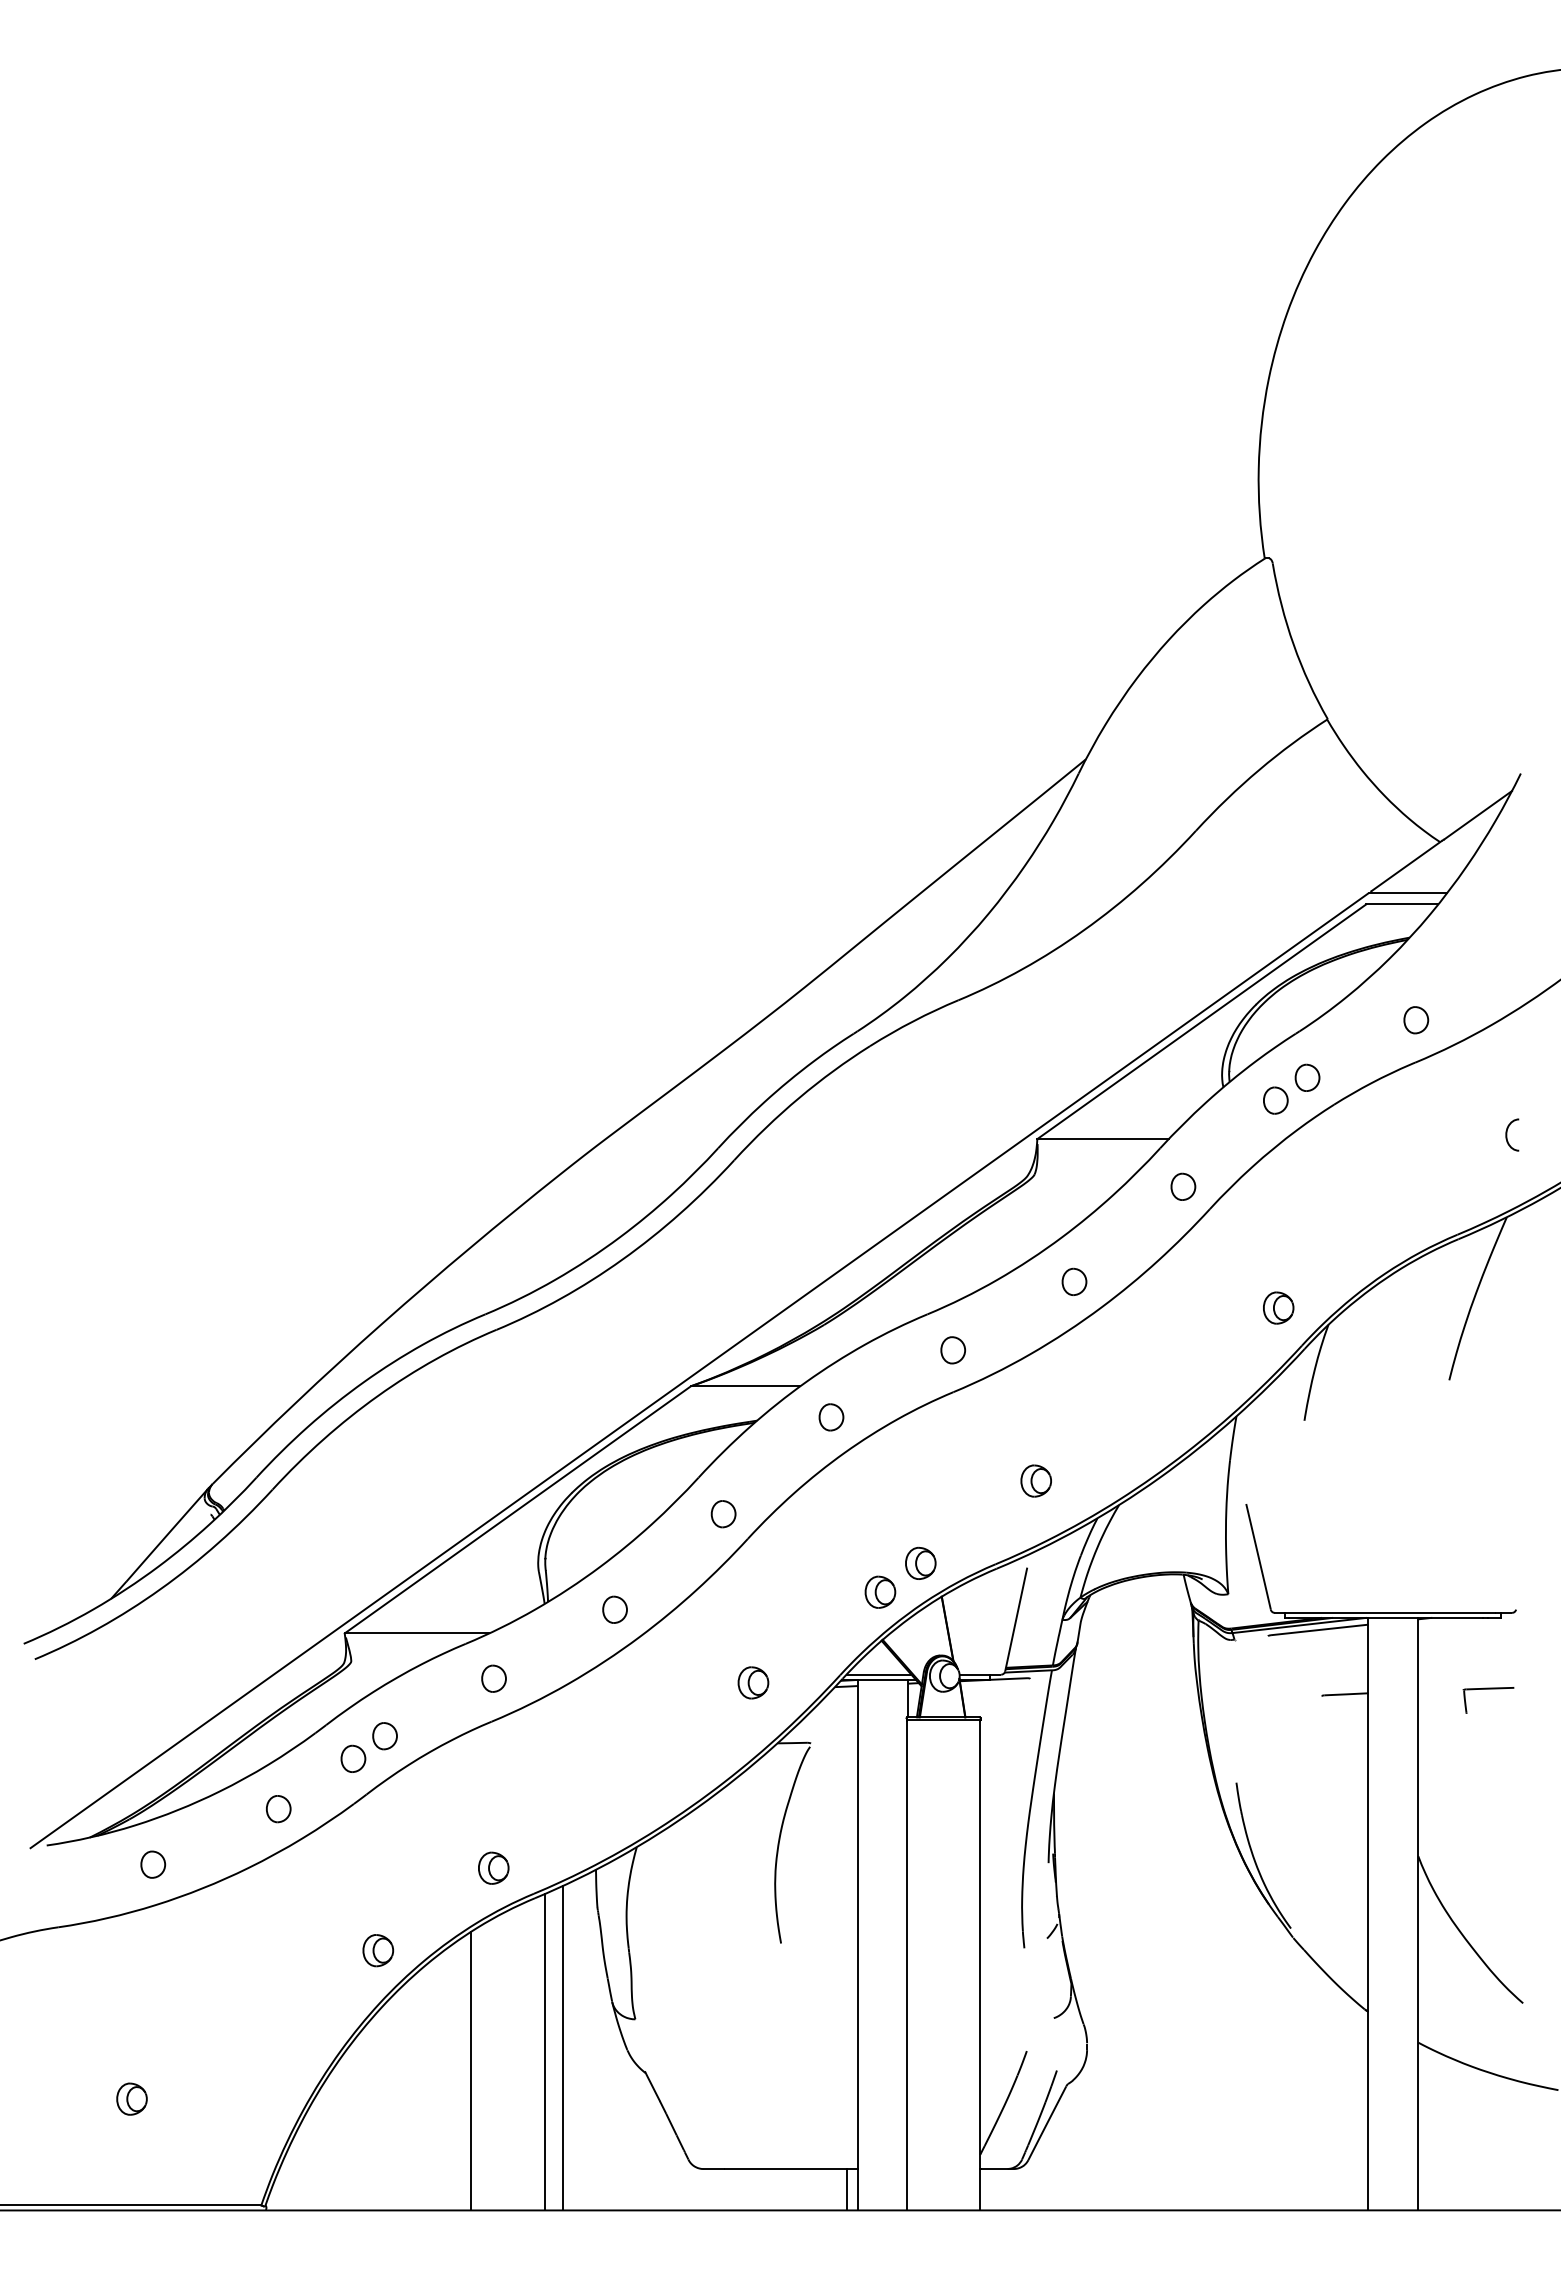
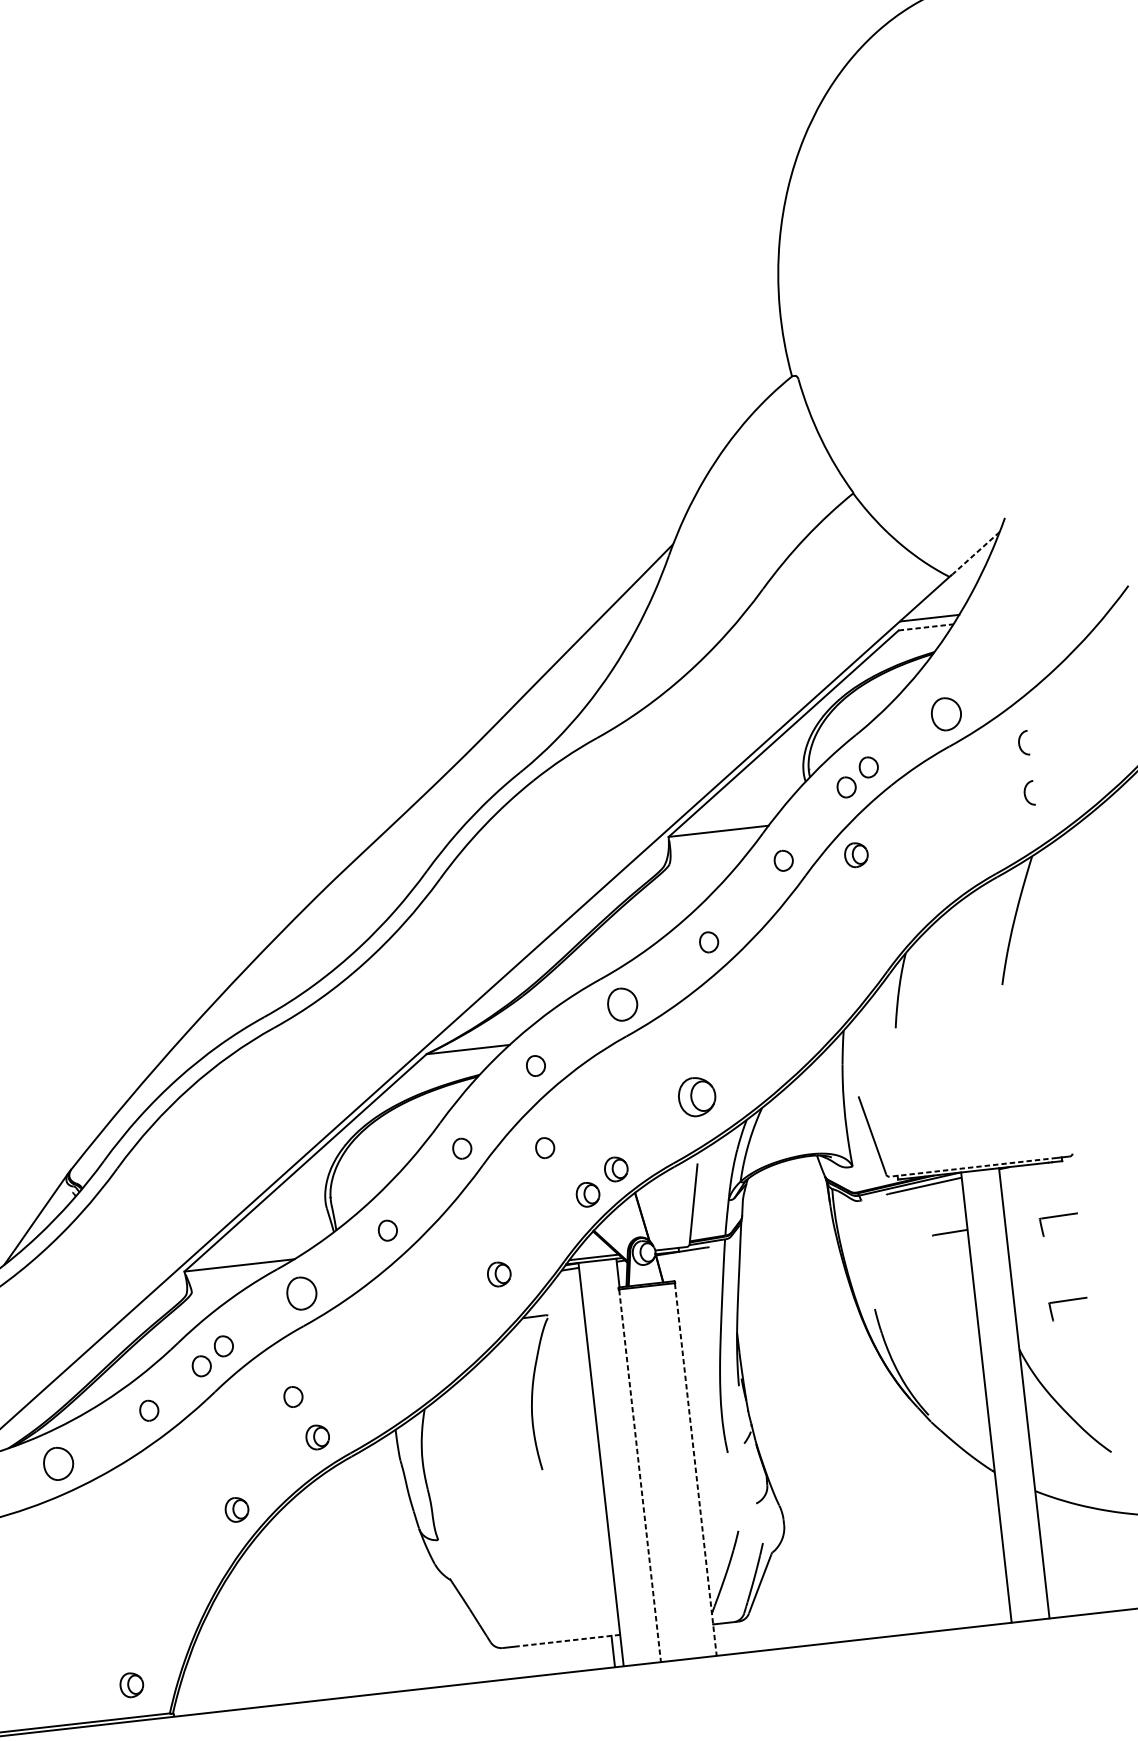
line: (1477, 815) -> (975, 553), solid -> dashed
line: (1402, 904) -> (926, 627), solid -> dashed
part: (1416, 1020) -> (946, 714), size x1.6
curve: (1507, 1068) -> (1019, 743), added
part: (1278, 1307) -> (856, 854), moved
part: (953, 1350) -> (623, 1004), size x1.6
part: (1035, 1480) -> (696, 1096), size x1.6
part: (831, 1525) -> (545, 1148), added
line: (1384, 1612) -> (972, 1167), solid -> dashed
part: (493, 1678) -> (301, 1293), size x1.6
part: (1488, 1800) -> (1067, 1301), added
part: (467, 1812) -> (293, 1397), added
part: (153, 1864) -> (58, 1463), size x1.6
line: (907, 1965) -> (640, 1475), solid -> dashed
line: (980, 1965) -> (695, 1469), solid -> dashed
line: (562, 2048) -> (385, 1568), removed
line: (544, 2052) -> (372, 1573), removed
line: (471, 2070) -> (318, 1592), removed
part: (131, 2098) -> (131, 1684), moved
line: (791, 2169) -> (569, 1640), solid -> dashed

